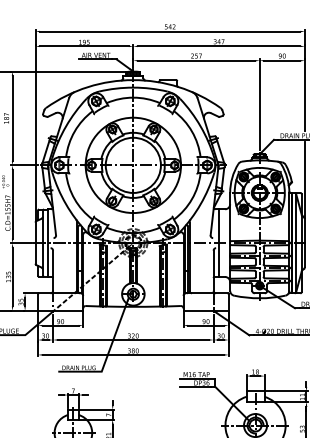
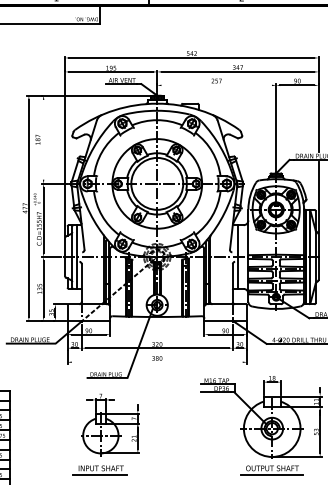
line: (196, 60) -> (216, 85), removed
line: (12, 118) -> (43, 139), removed
line: (132, 355) -> (156, 362), removed

